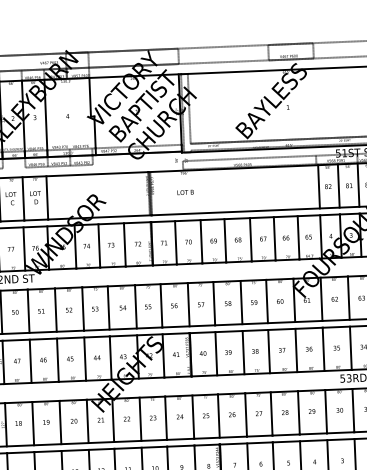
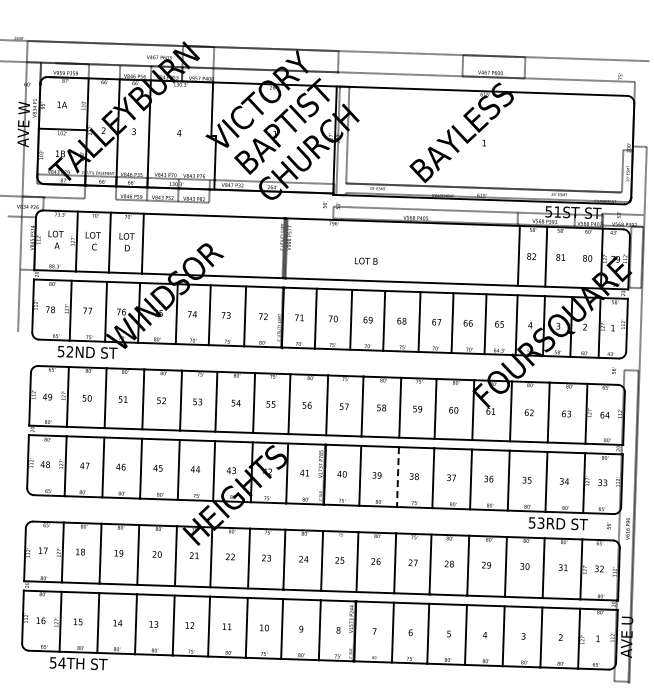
line: (358, 185) -> (573, 257), removed
text: (185, 192) -> (365, 260), moved
line: (243, 352) -> (397, 477), solid -> dashed

